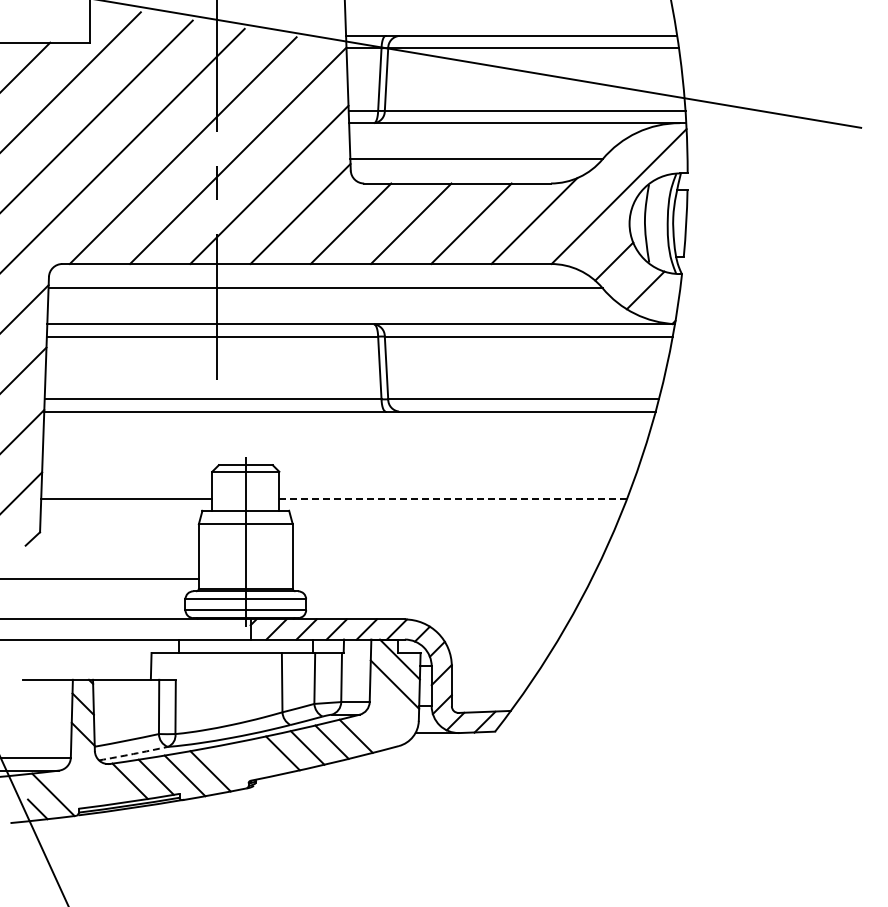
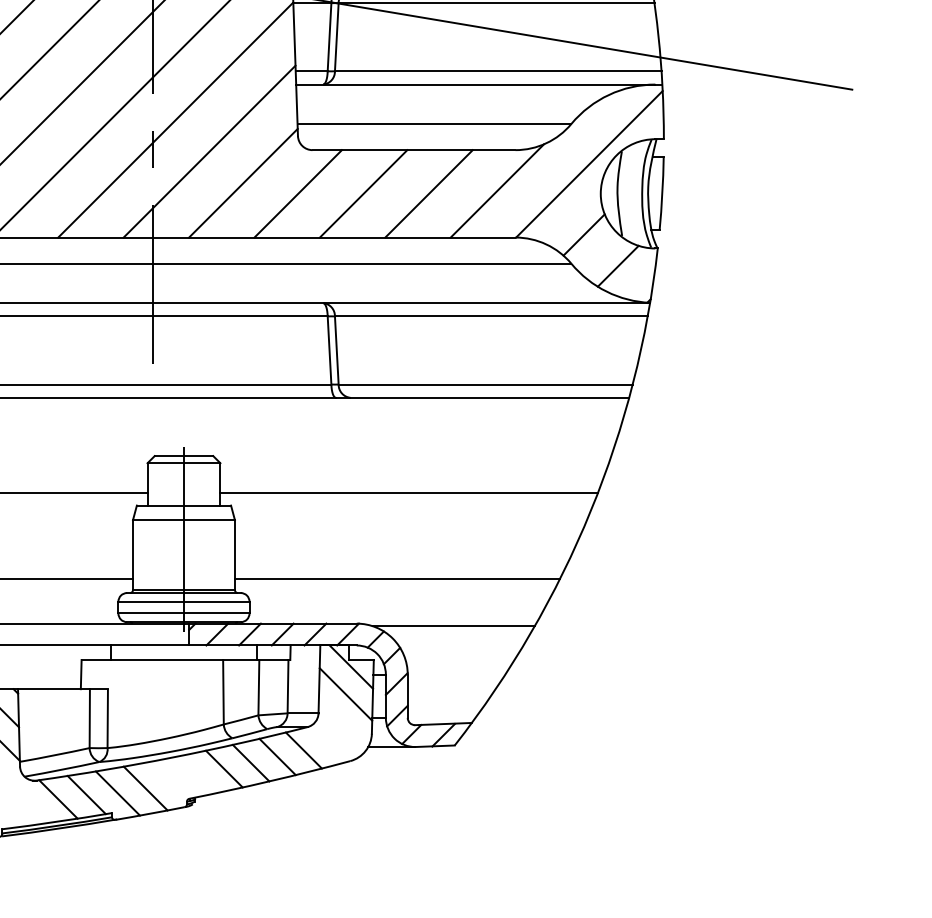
line: (453, 498) -> (409, 492), dashed -> solid
line: (441, 578) -> (396, 579), added
line: (493, 621) -> (452, 625), added
arc: (133, 753) -> (61, 769), dashed -> solid

